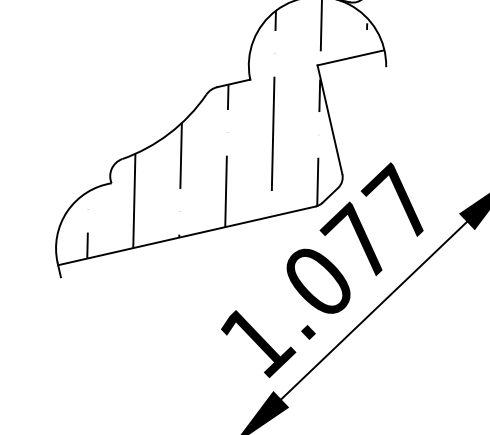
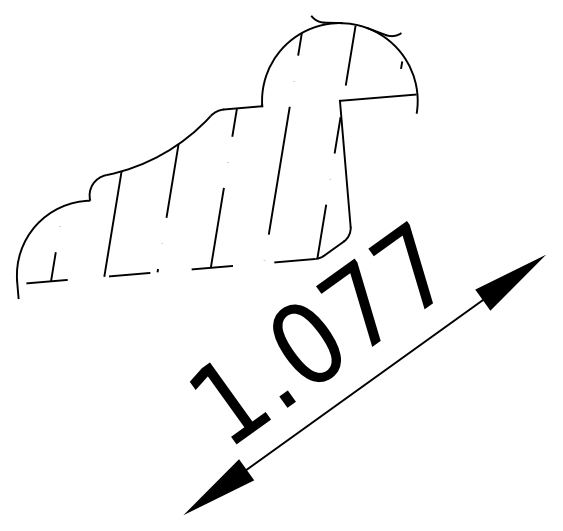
line: (186, 235) -> (166, 271), solid -> dashed

